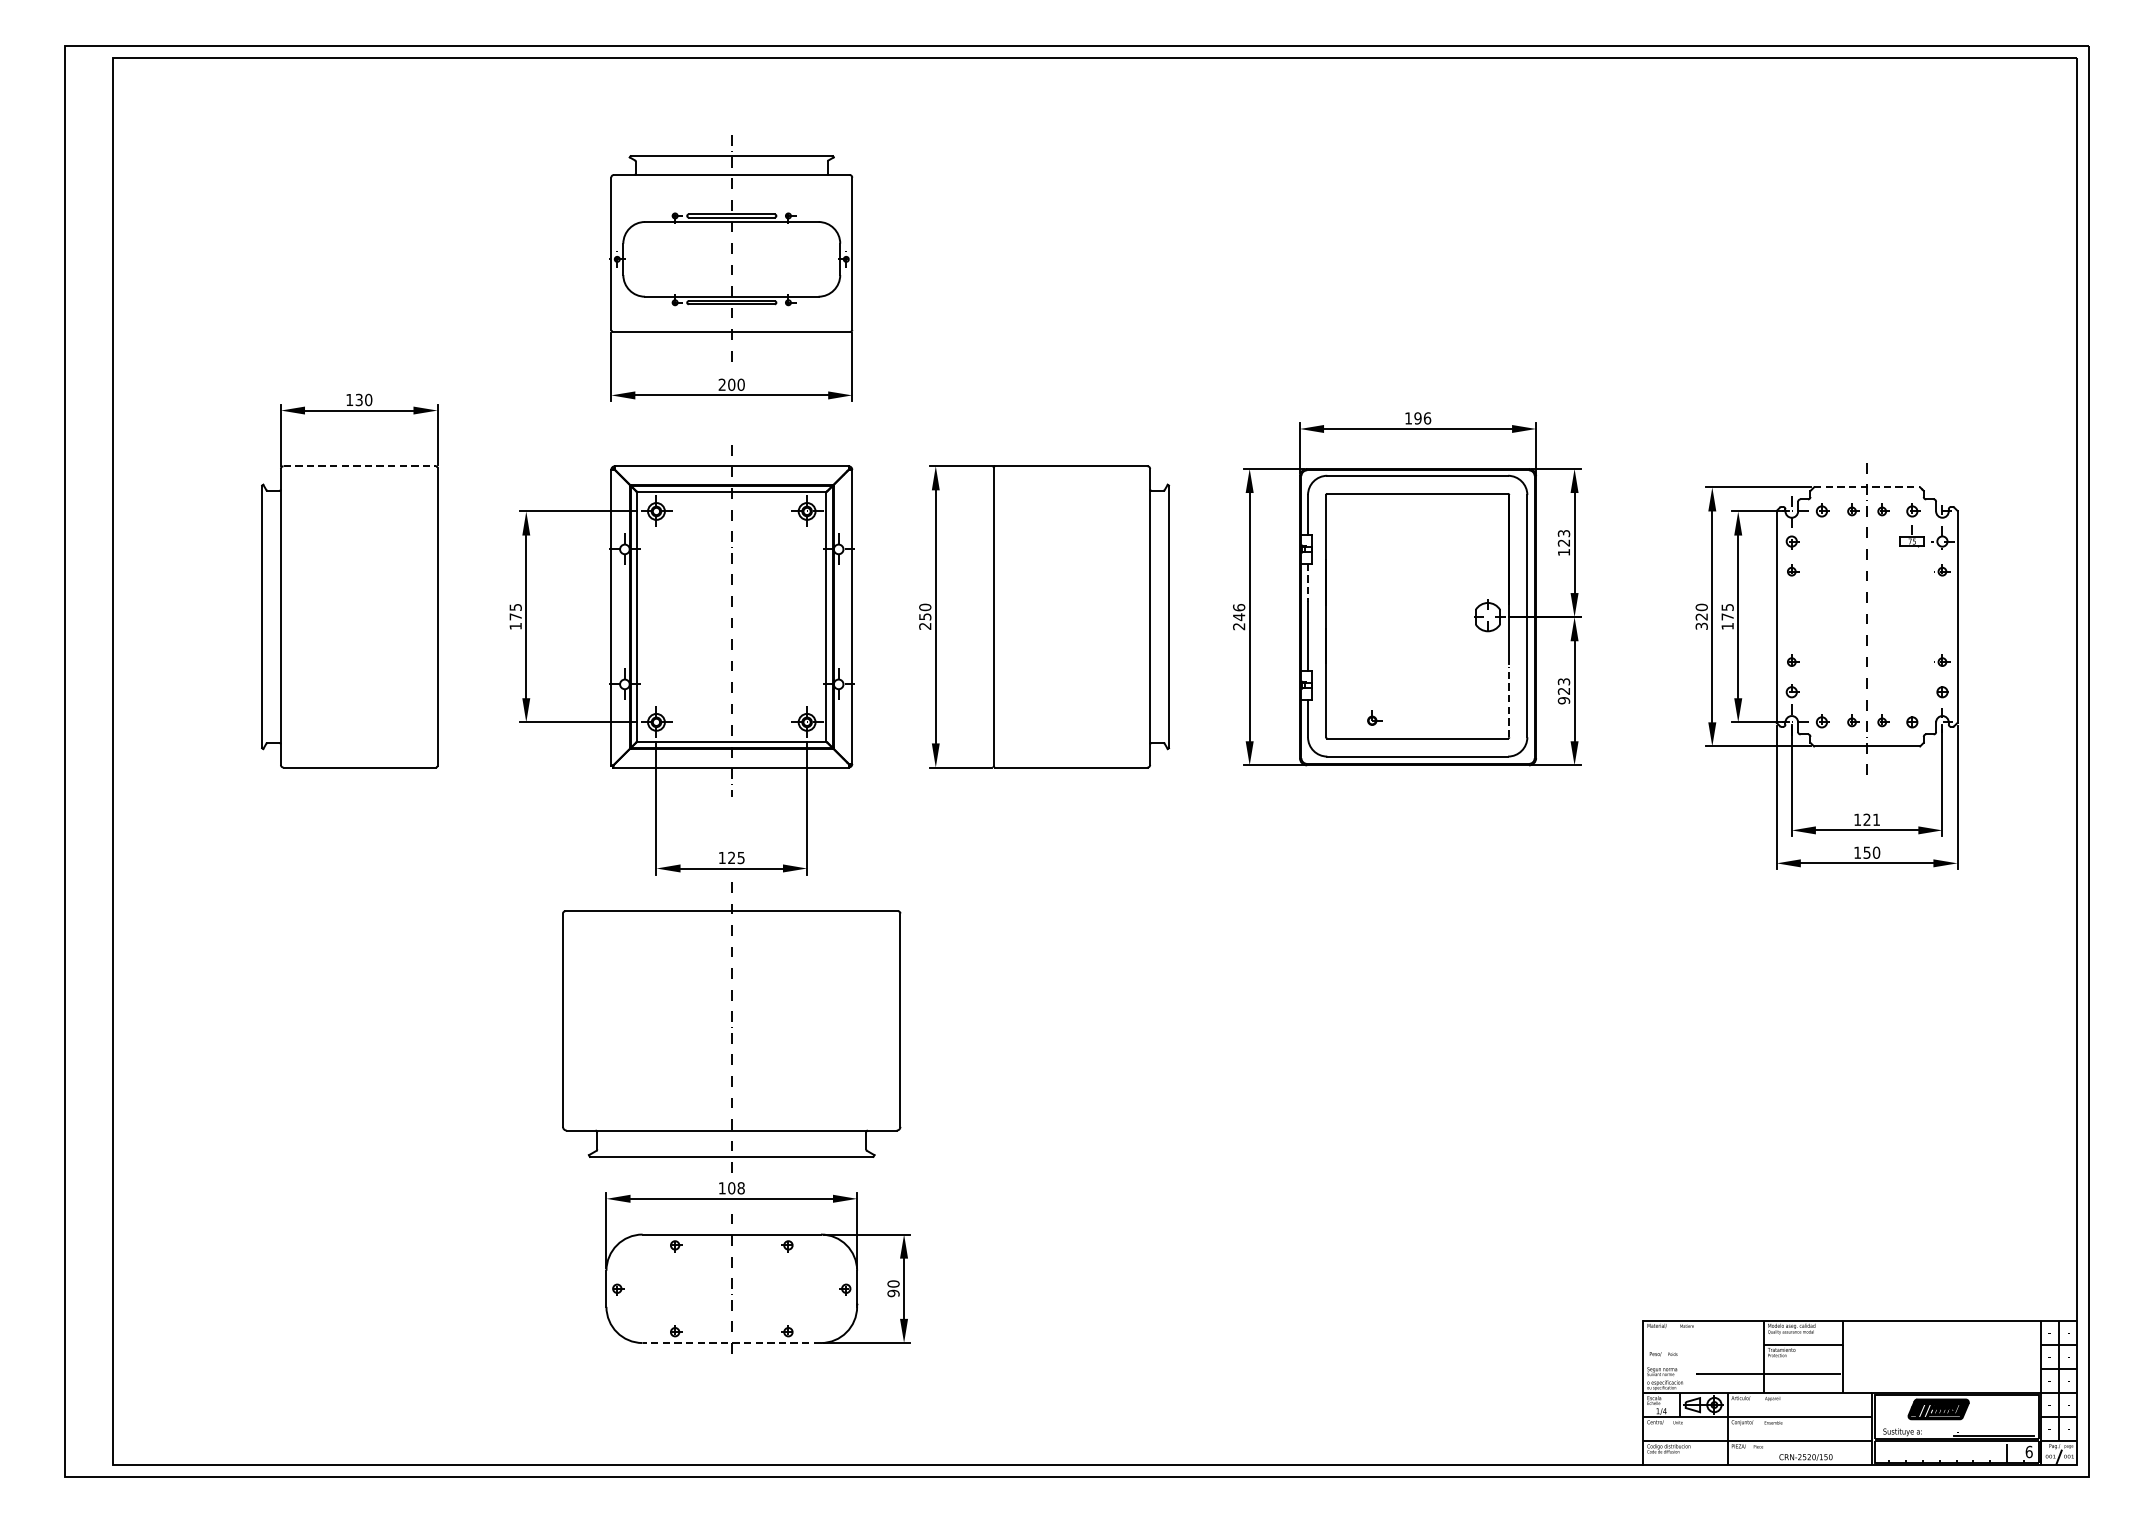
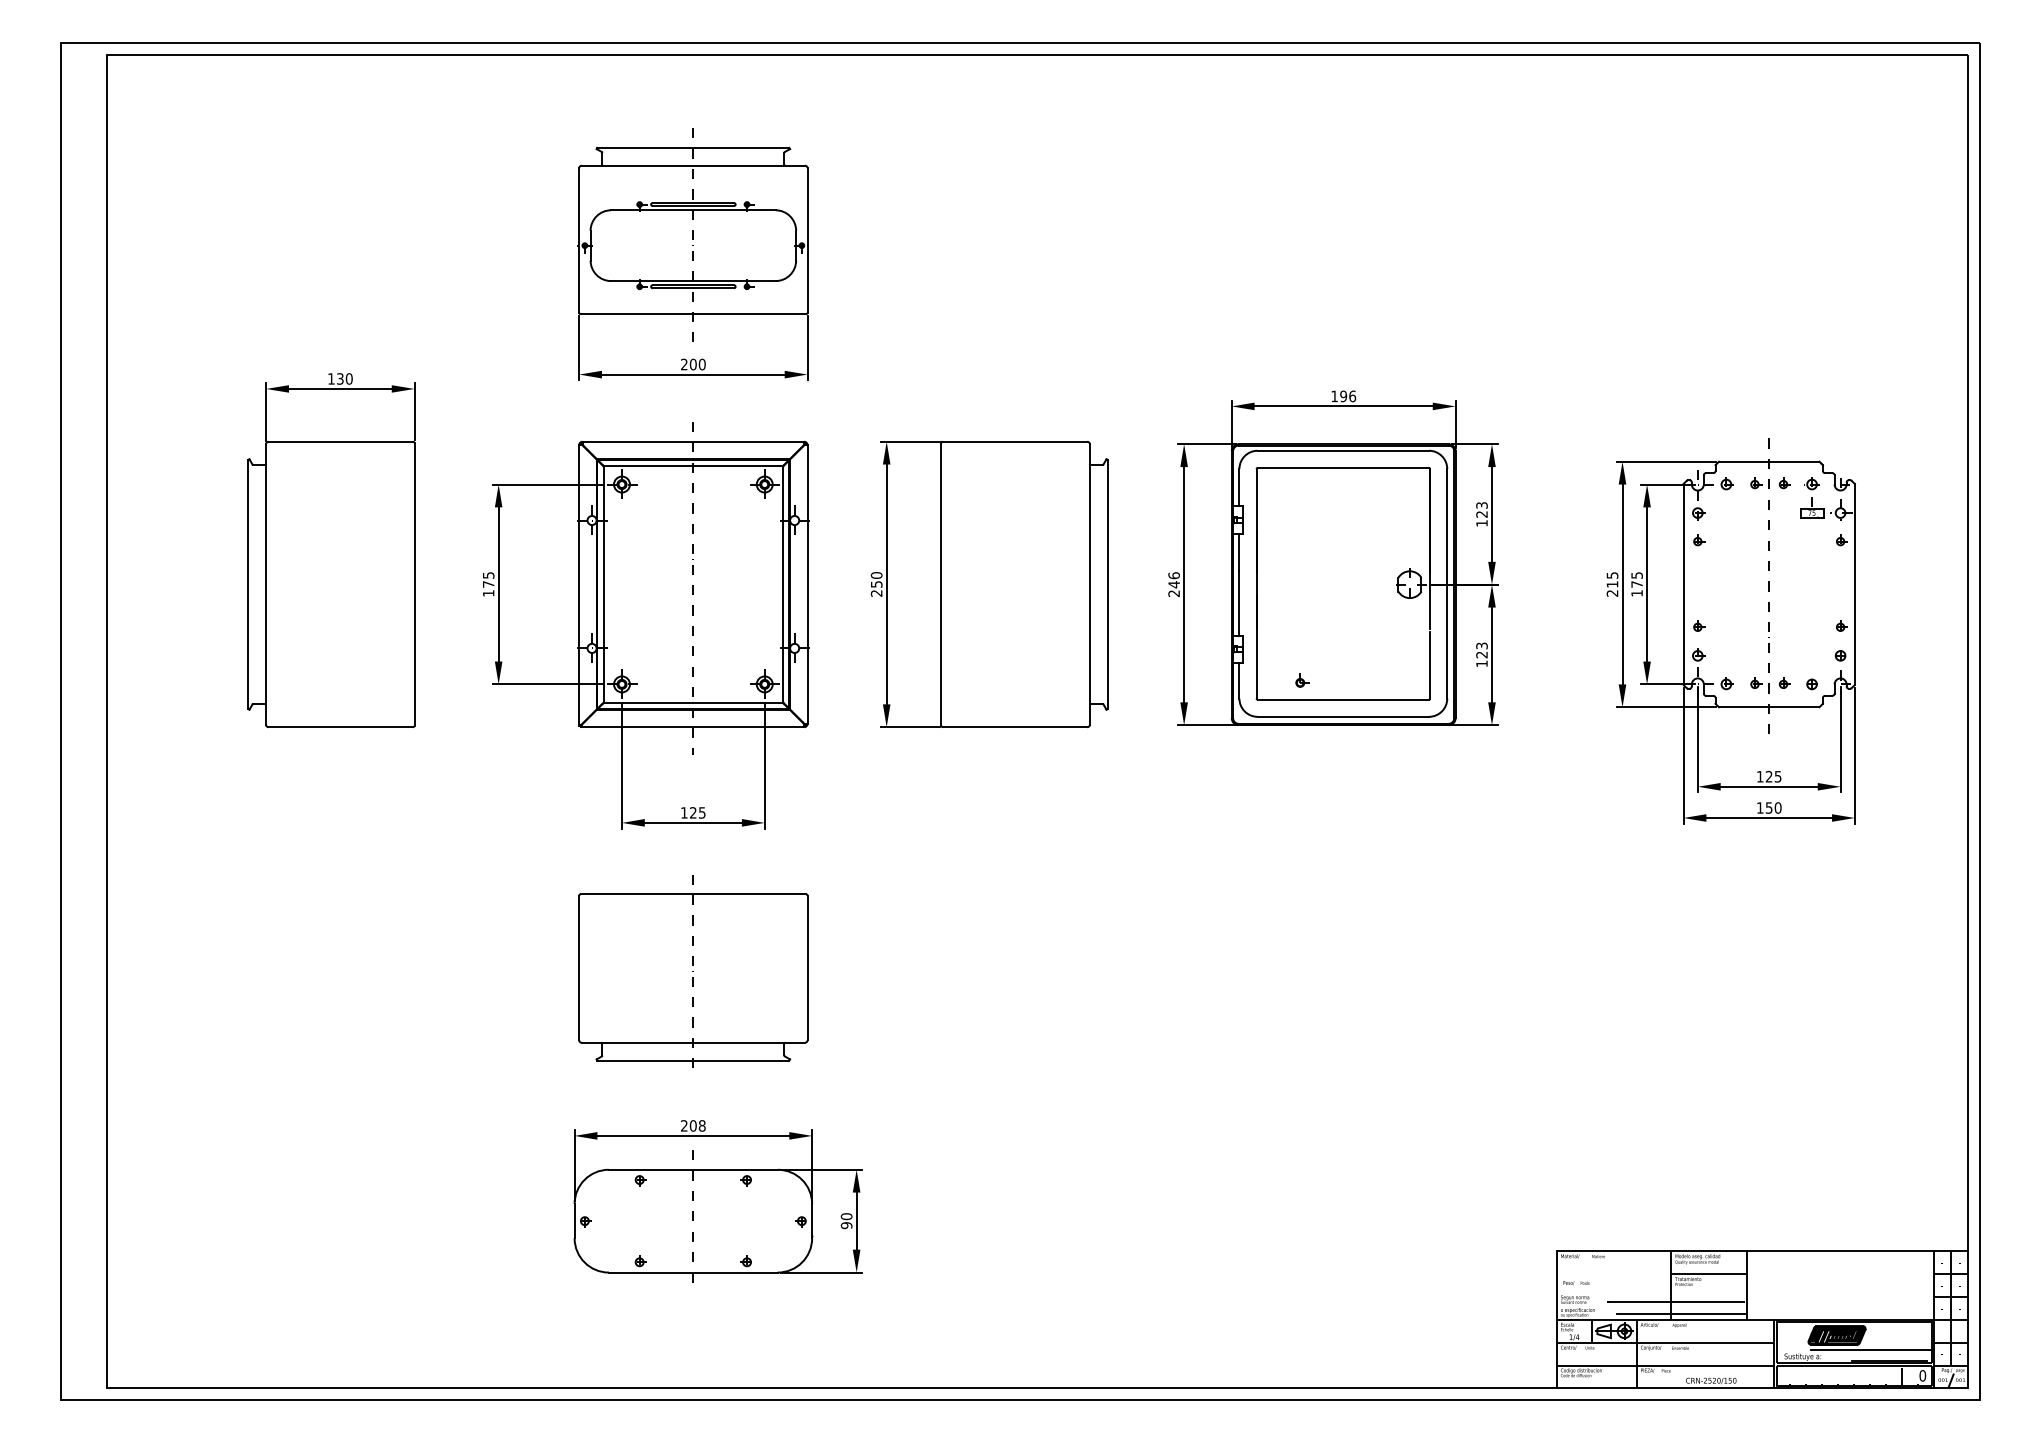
line: (360, 466) -> (341, 441), dashed -> solid
line: (1867, 487) -> (1769, 461), dashed -> solid
line: (1308, 583) -> (1239, 552), dashed -> solid
text: (1701, 616) -> (1612, 584), 320 -> 215
text: (1563, 700) -> (1481, 663), 923 -> 123
line: (1509, 701) -> (1430, 664), dashed -> solid
text: (1875, 819) -> (1777, 776), 121 -> 125
part: (731, 1025) -> (693, 971), size x0.71
text: (722, 1187) -> (684, 1125), 108 -> 208
line: (731, 1342) -> (693, 1272), dashed -> solid
line: (1773, 1387) -> (1680, 1314), added
line: (1975, 1424) -> (1871, 1349), added
text: (2028, 1451) -> (1922, 1375), 6 -> 0

